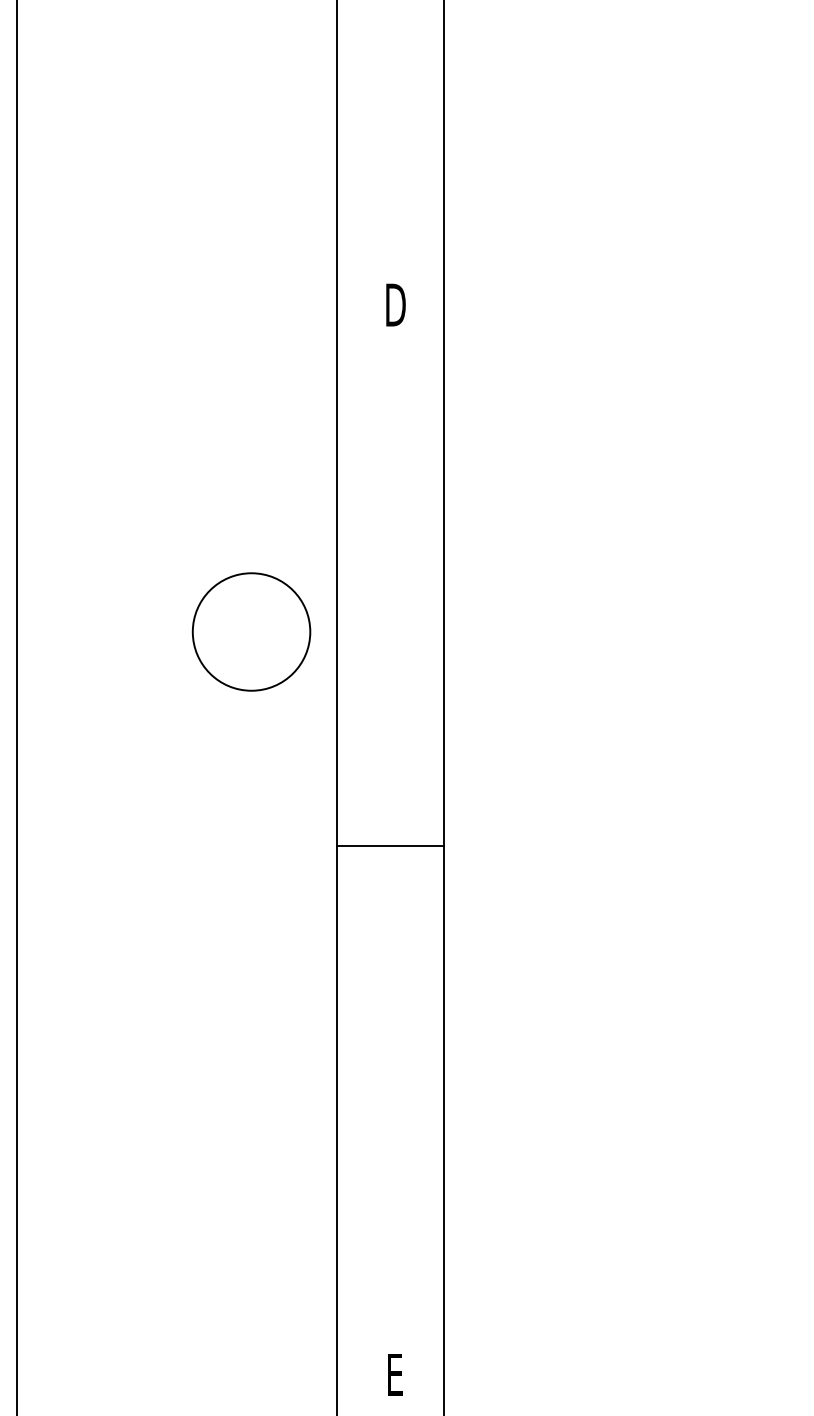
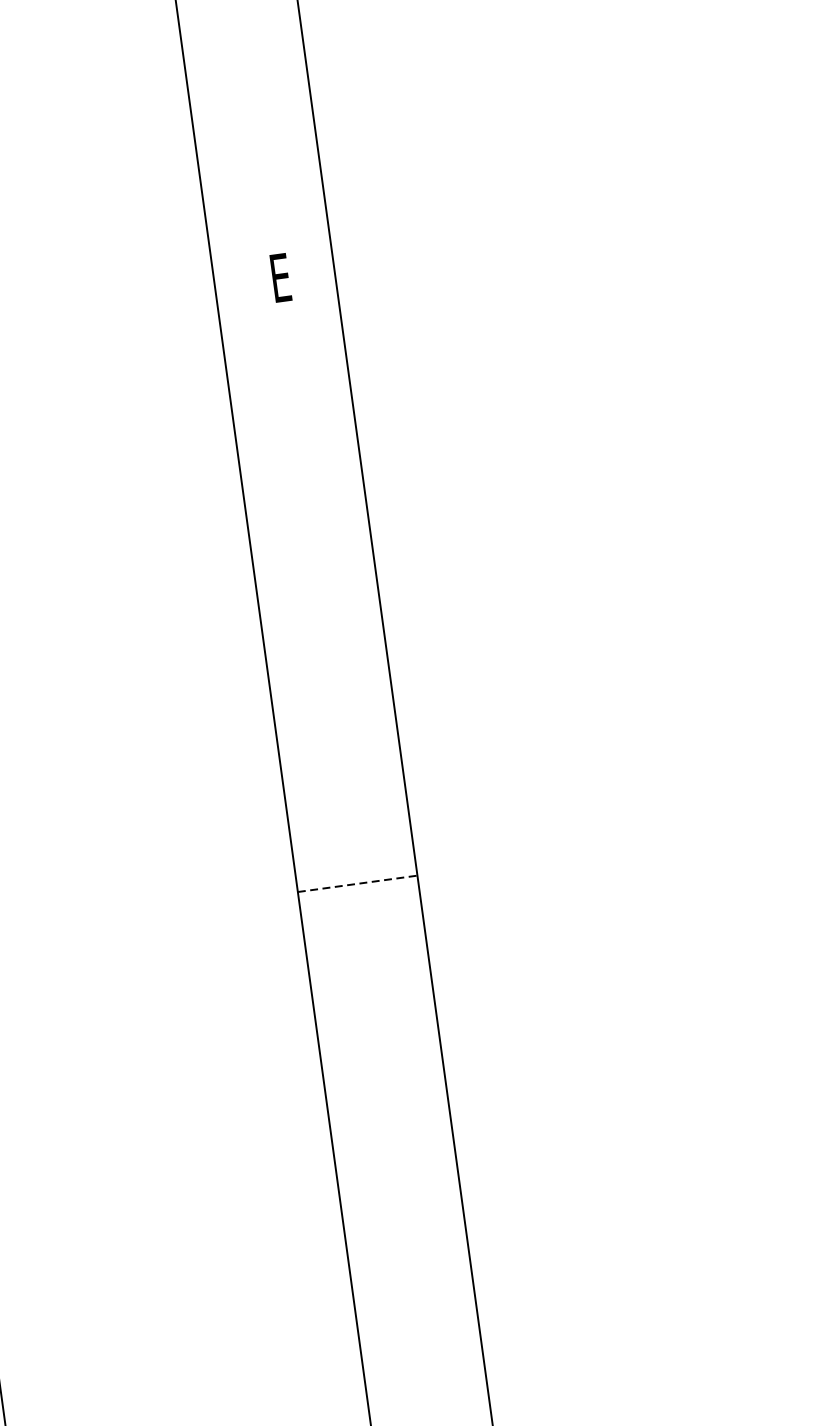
text: (395, 304) -> (280, 277), D -> E
circle: (251, 631) -> (169, 665), removed
line: (390, 845) -> (357, 883), solid -> dashed

